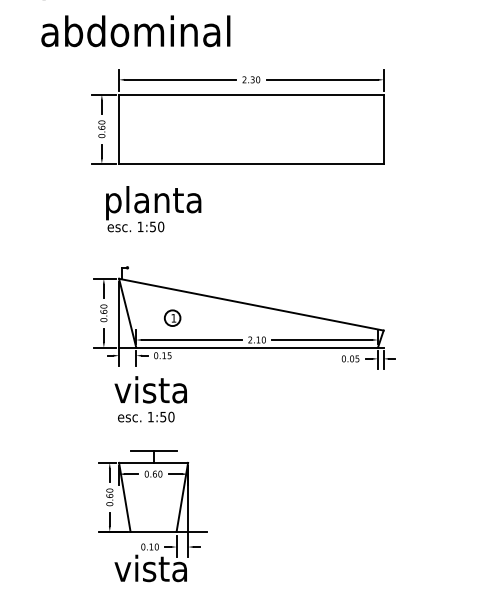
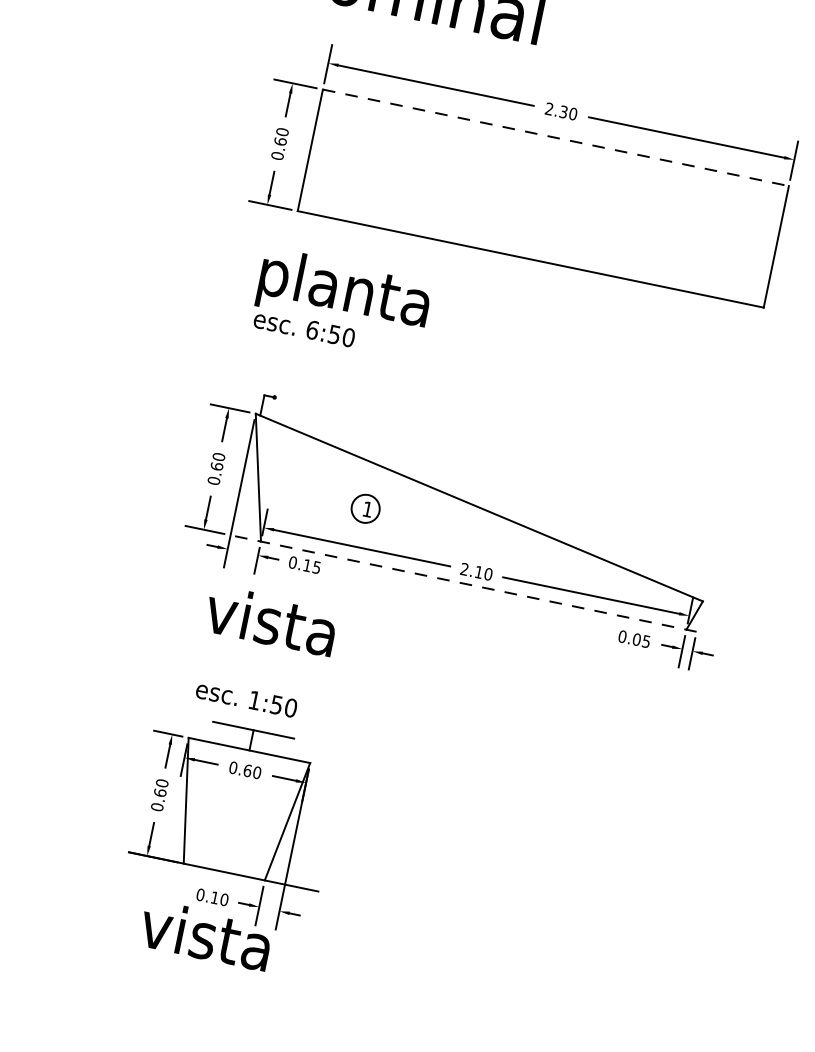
line: (251, 94) -> (556, 137), solid -> dashed
text: (140, 226) -> (312, 329), 1:50 -> 6:50
part: (172, 317) -> (365, 507), moved
line: (250, 347) -> (462, 582), solid -> dashed
text: (146, 416) -> (247, 697), moved

